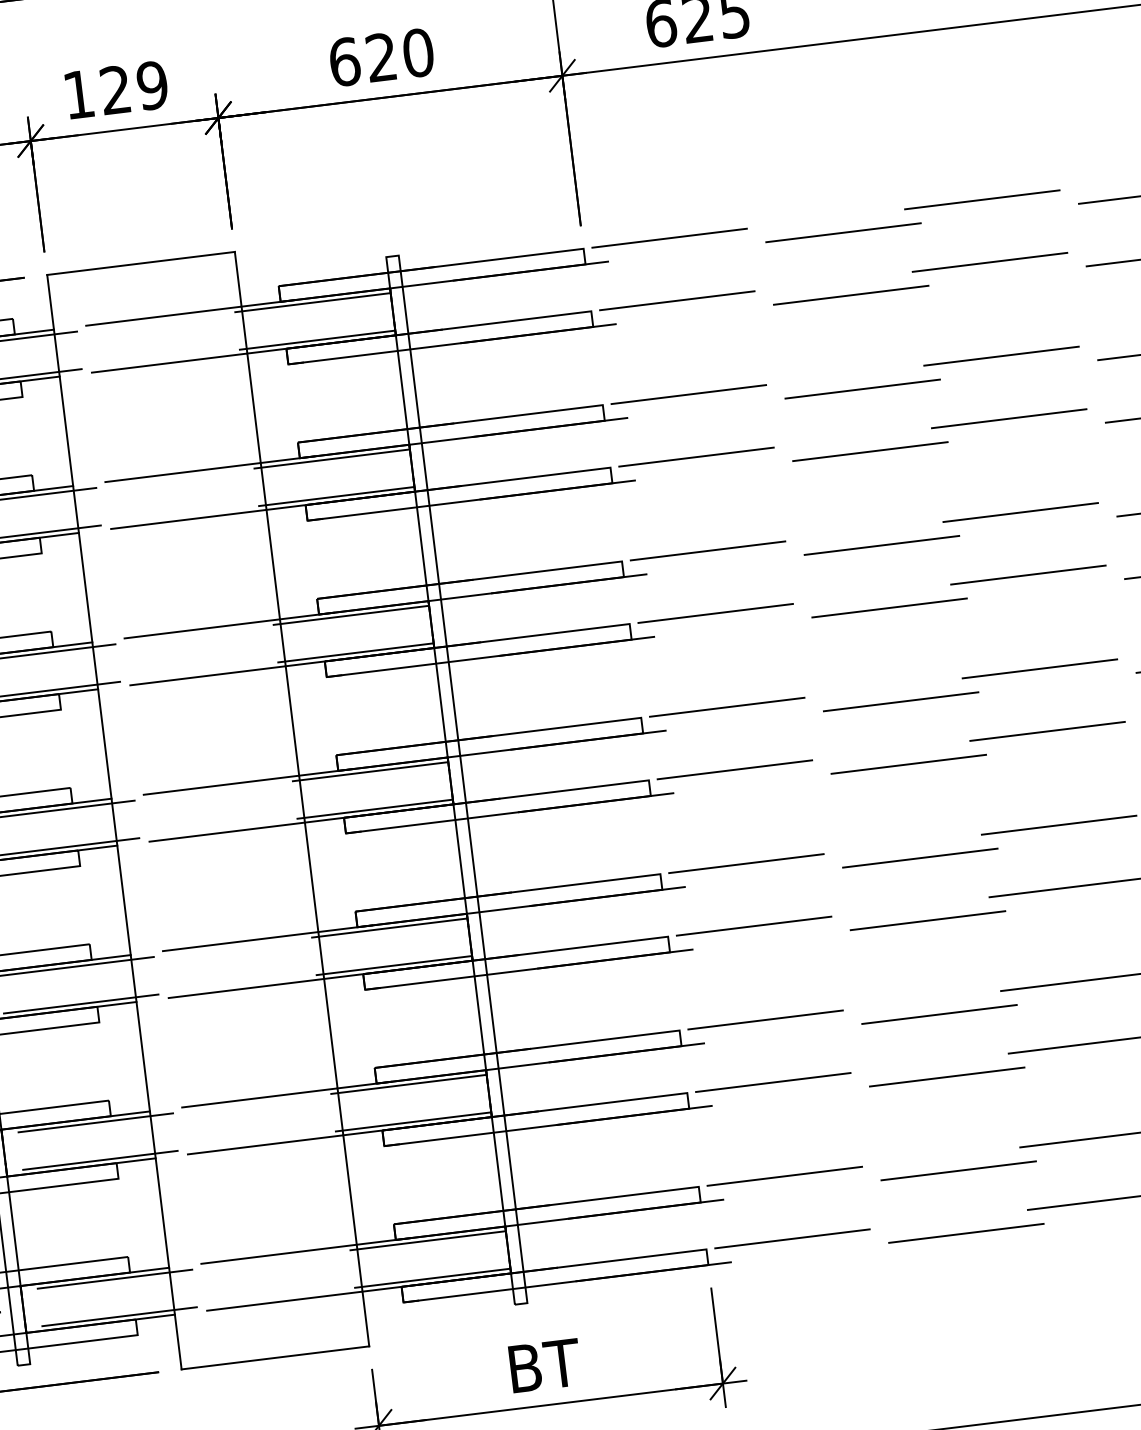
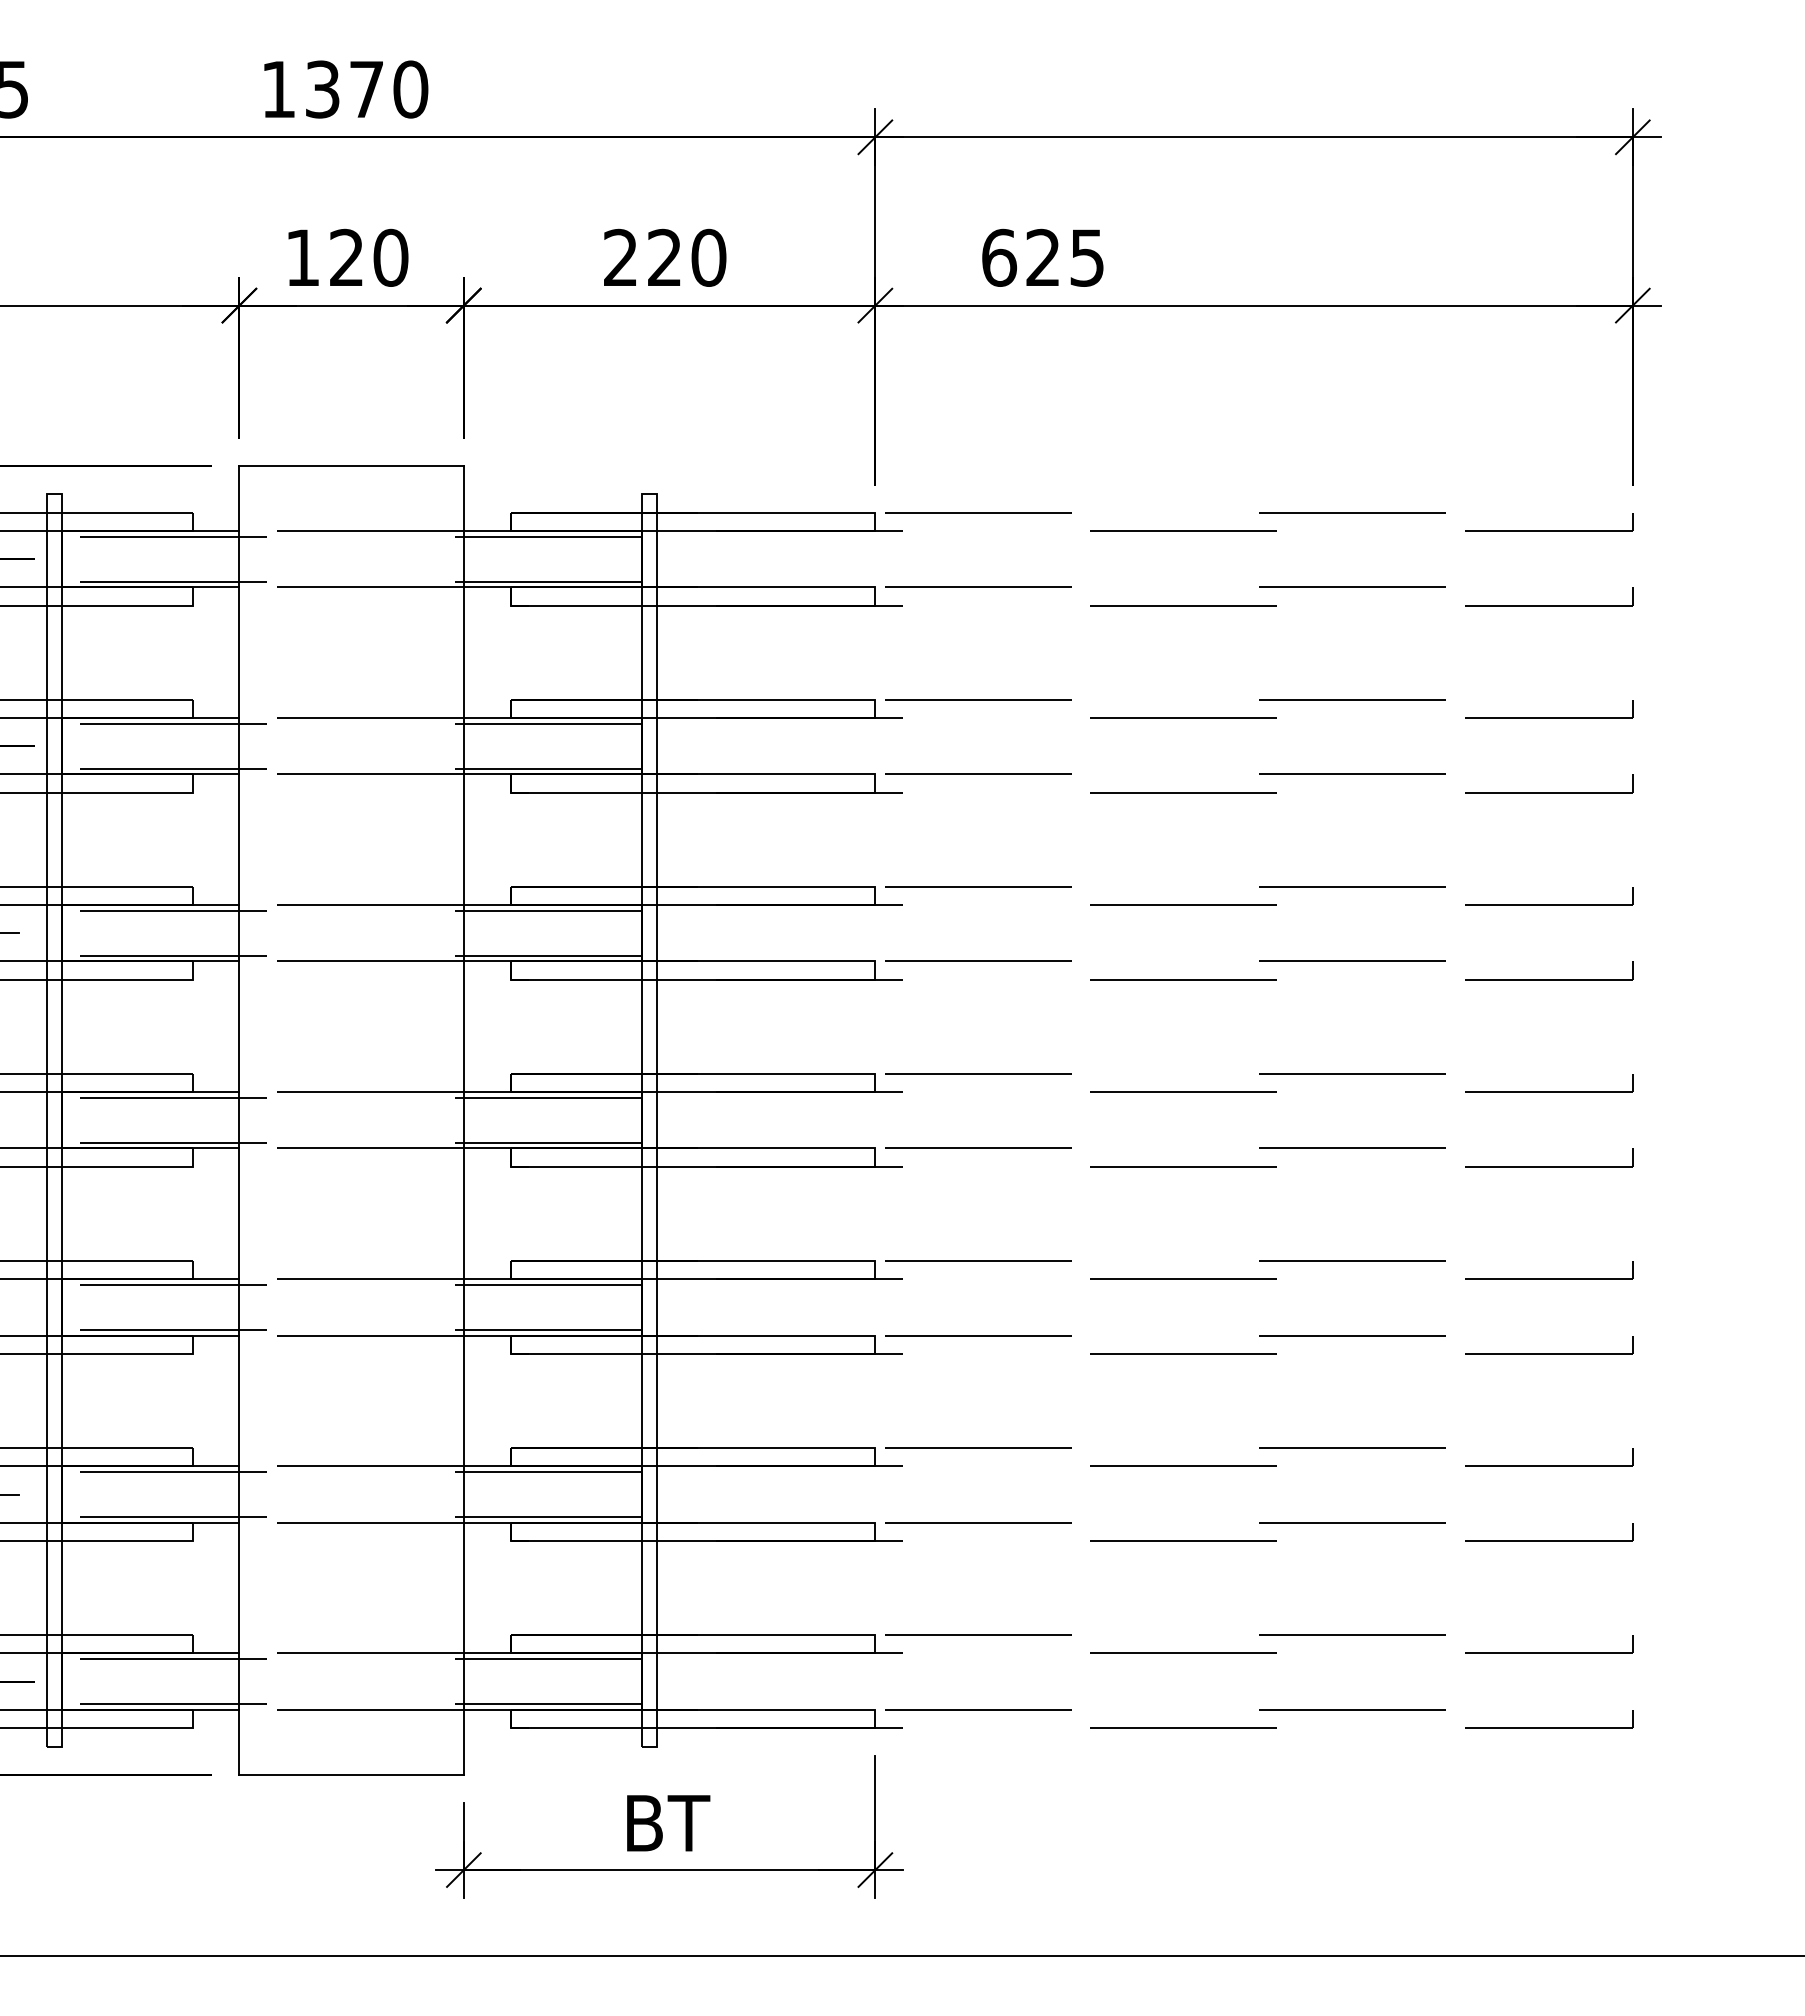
text: (344, 61) -> (620, 257), 620 -> 220
text: (152, 85) -> (390, 257), 129 -> 120

